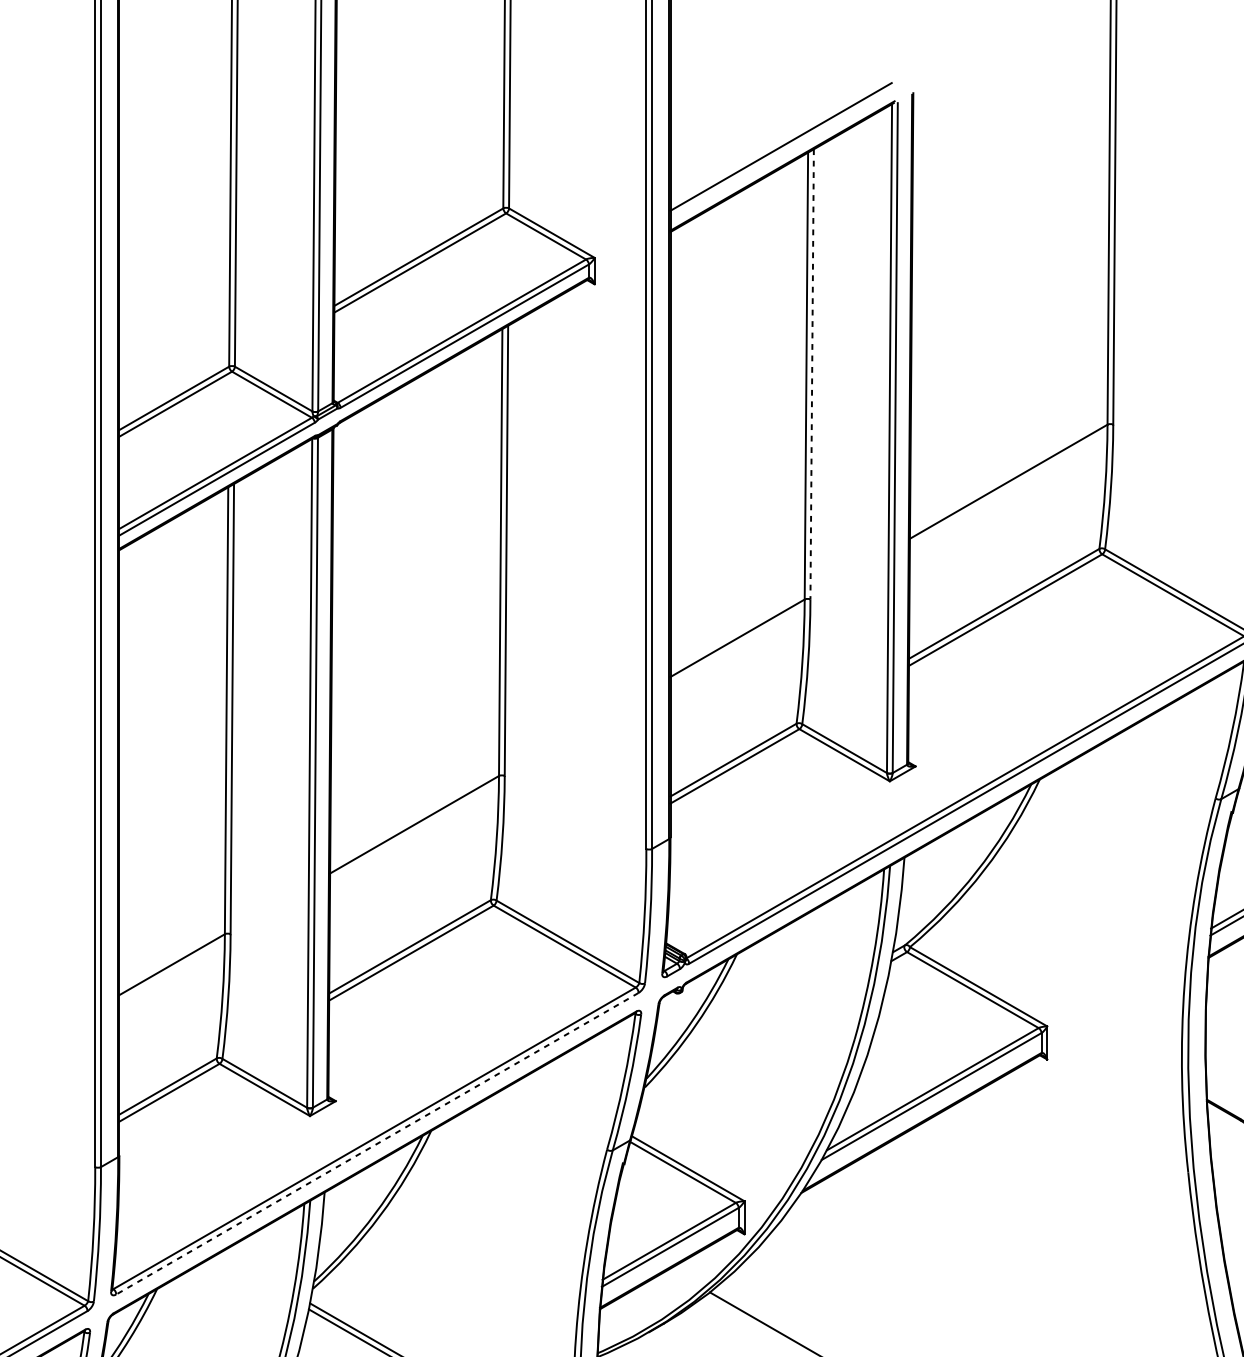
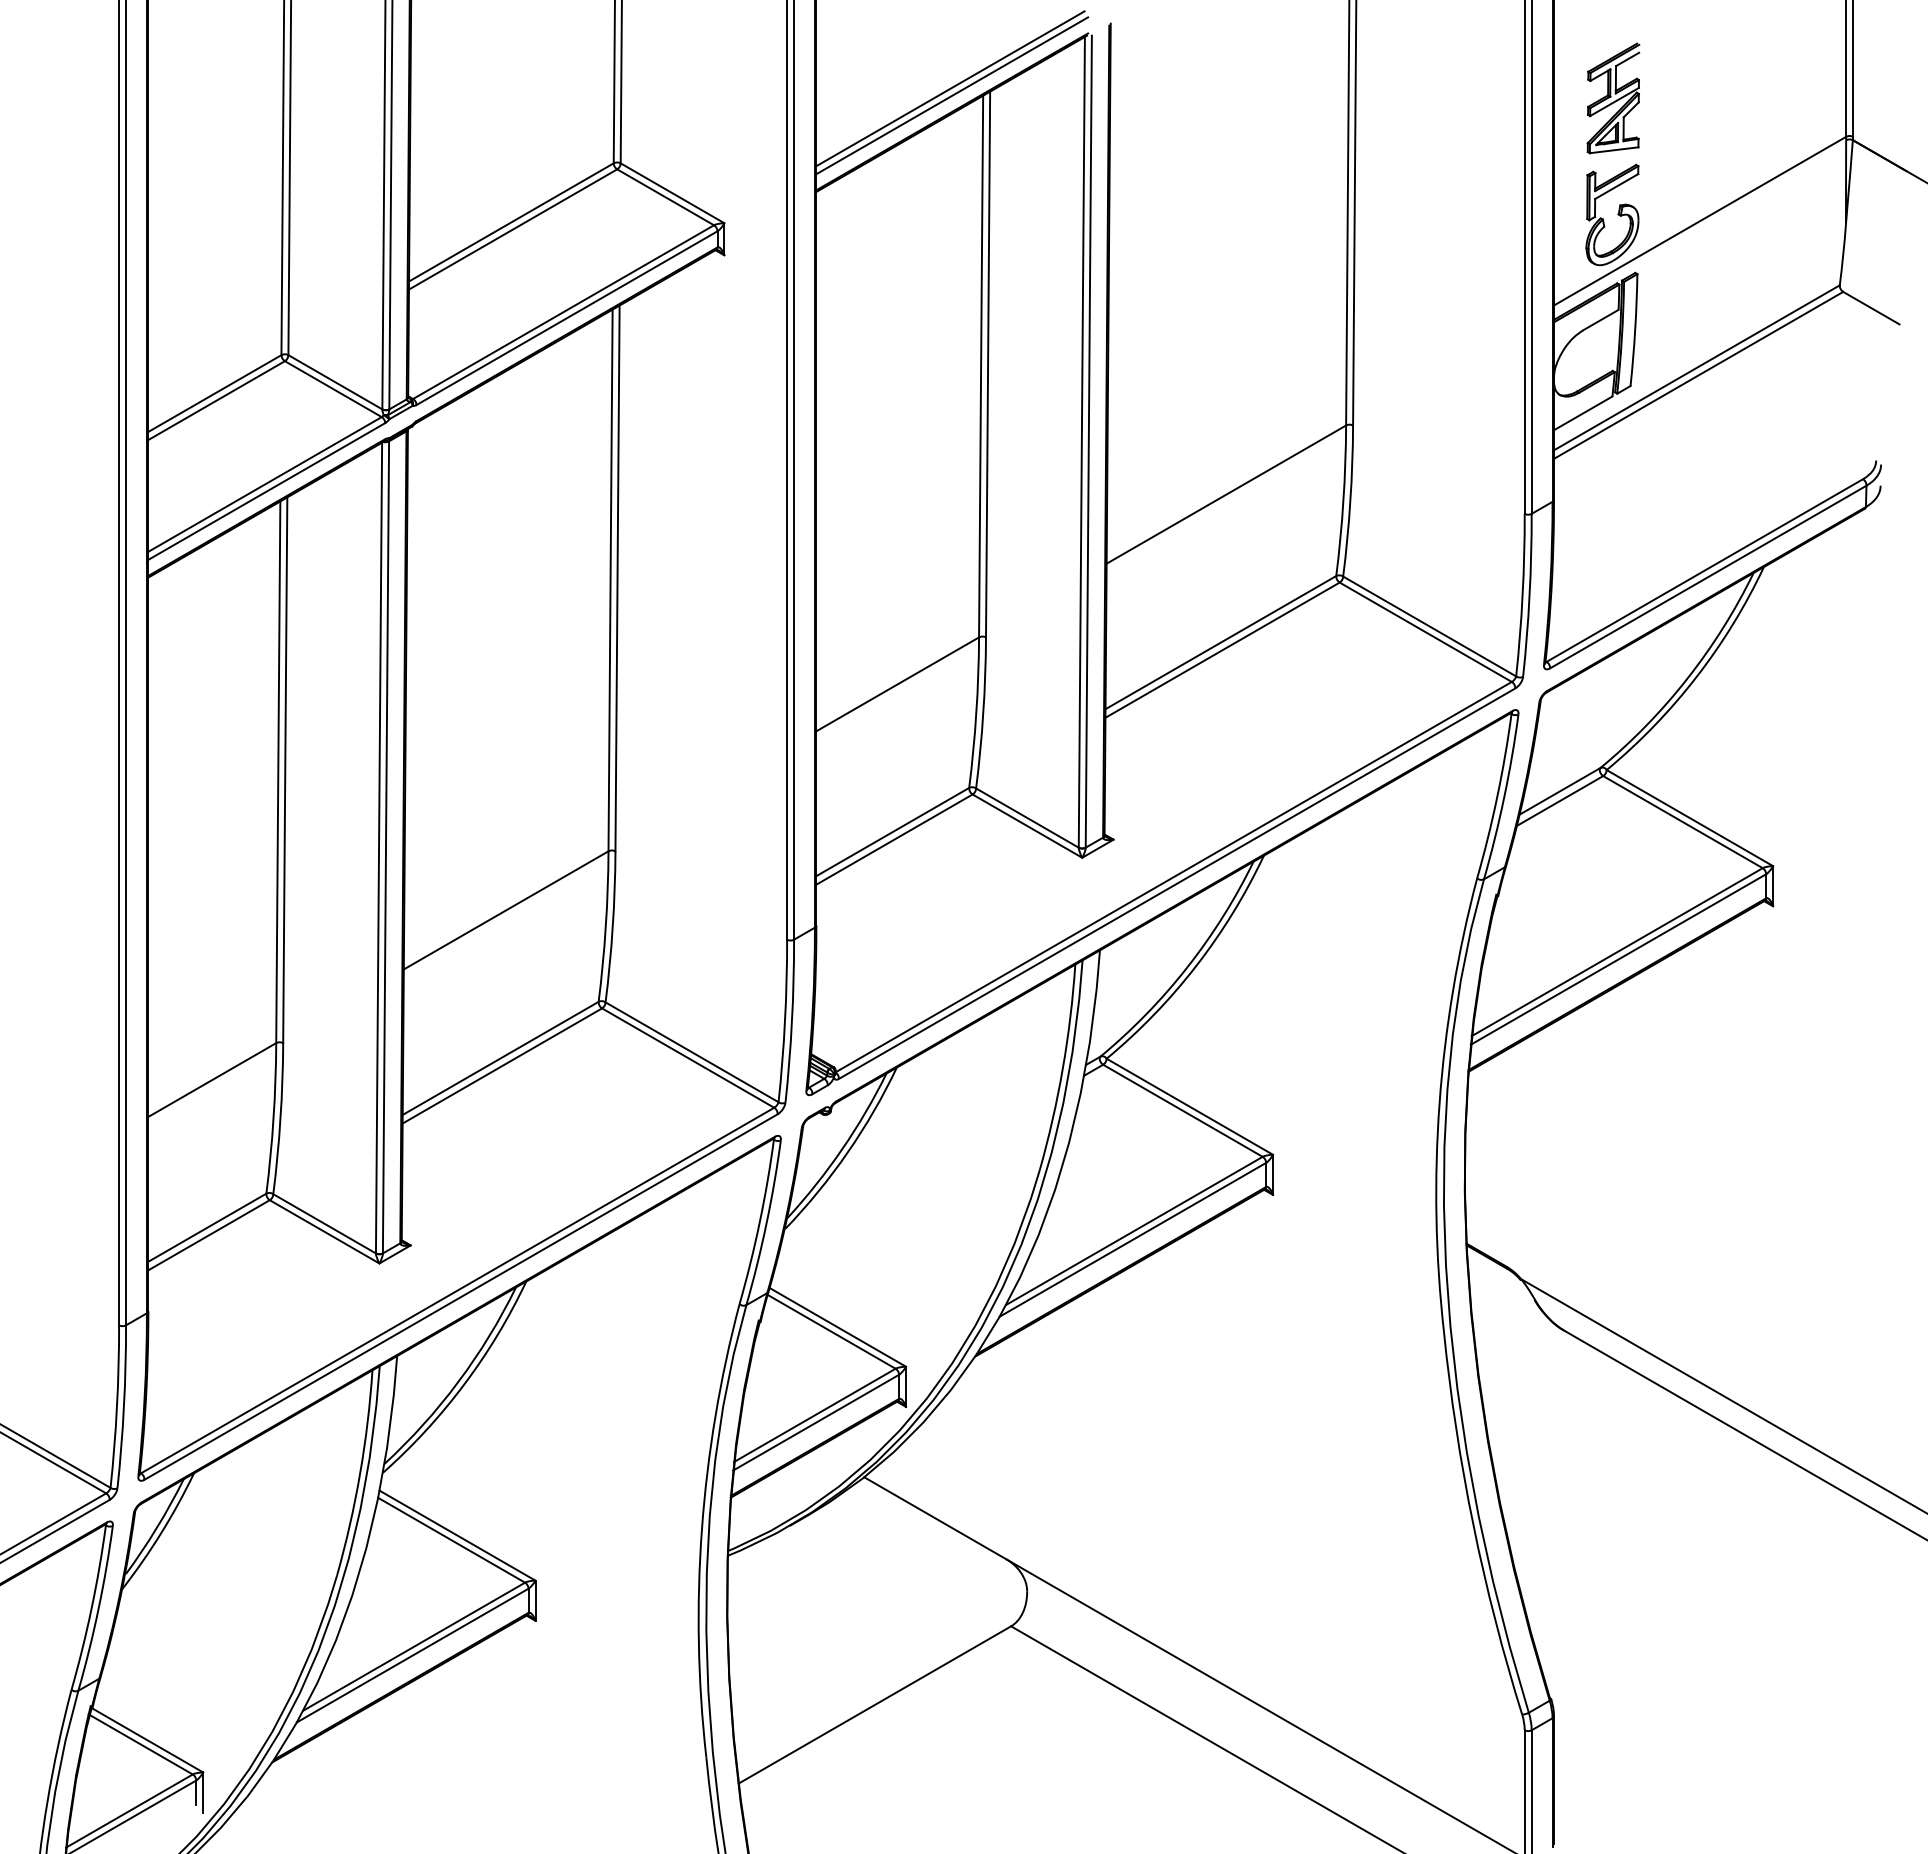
line: (782, 152) -> (952, 95), added
line: (812, 374) -> (988, 364), dashed -> solid
line: (377, 1144) -> (461, 1297), dashed -> solid

